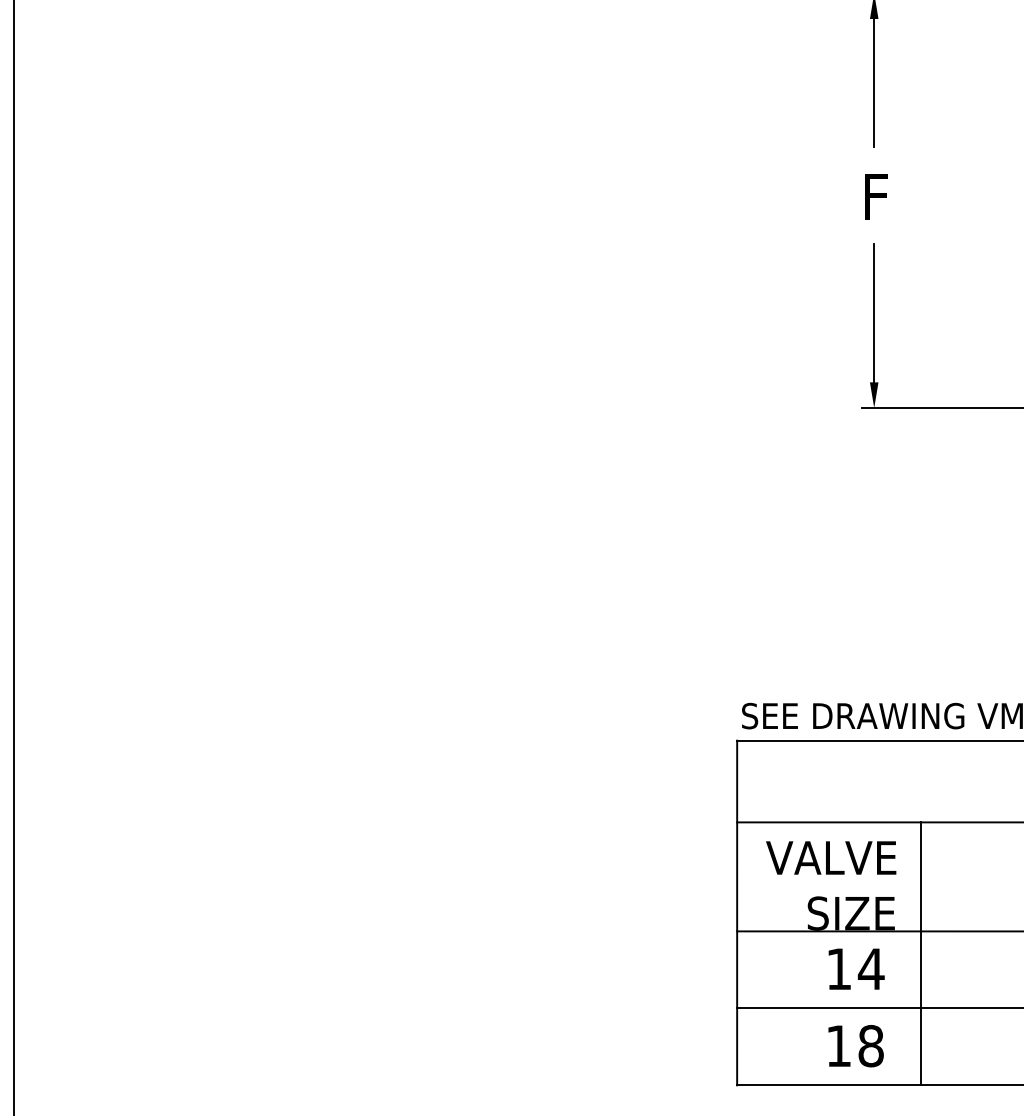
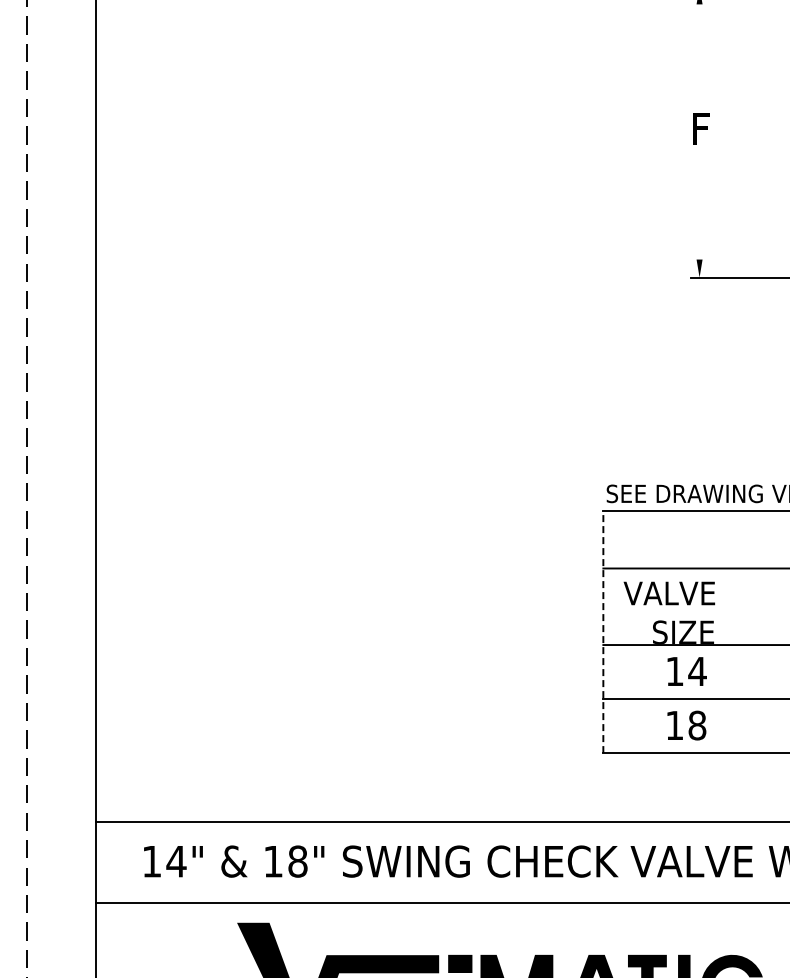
line: (874, 83) -> (699, 49), removed
line: (874, 312) -> (699, 210), removed
line: (737, 913) -> (603, 632), solid -> dashed
line: (921, 953) -> (732, 660), removed

